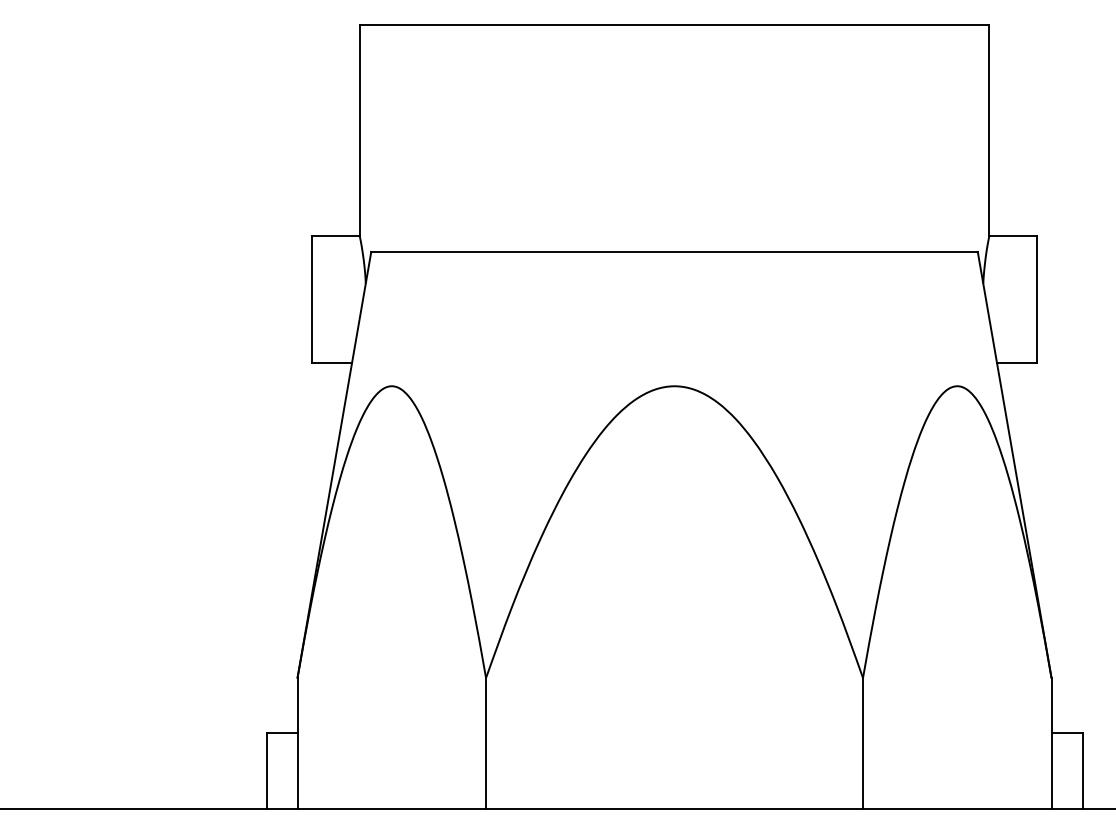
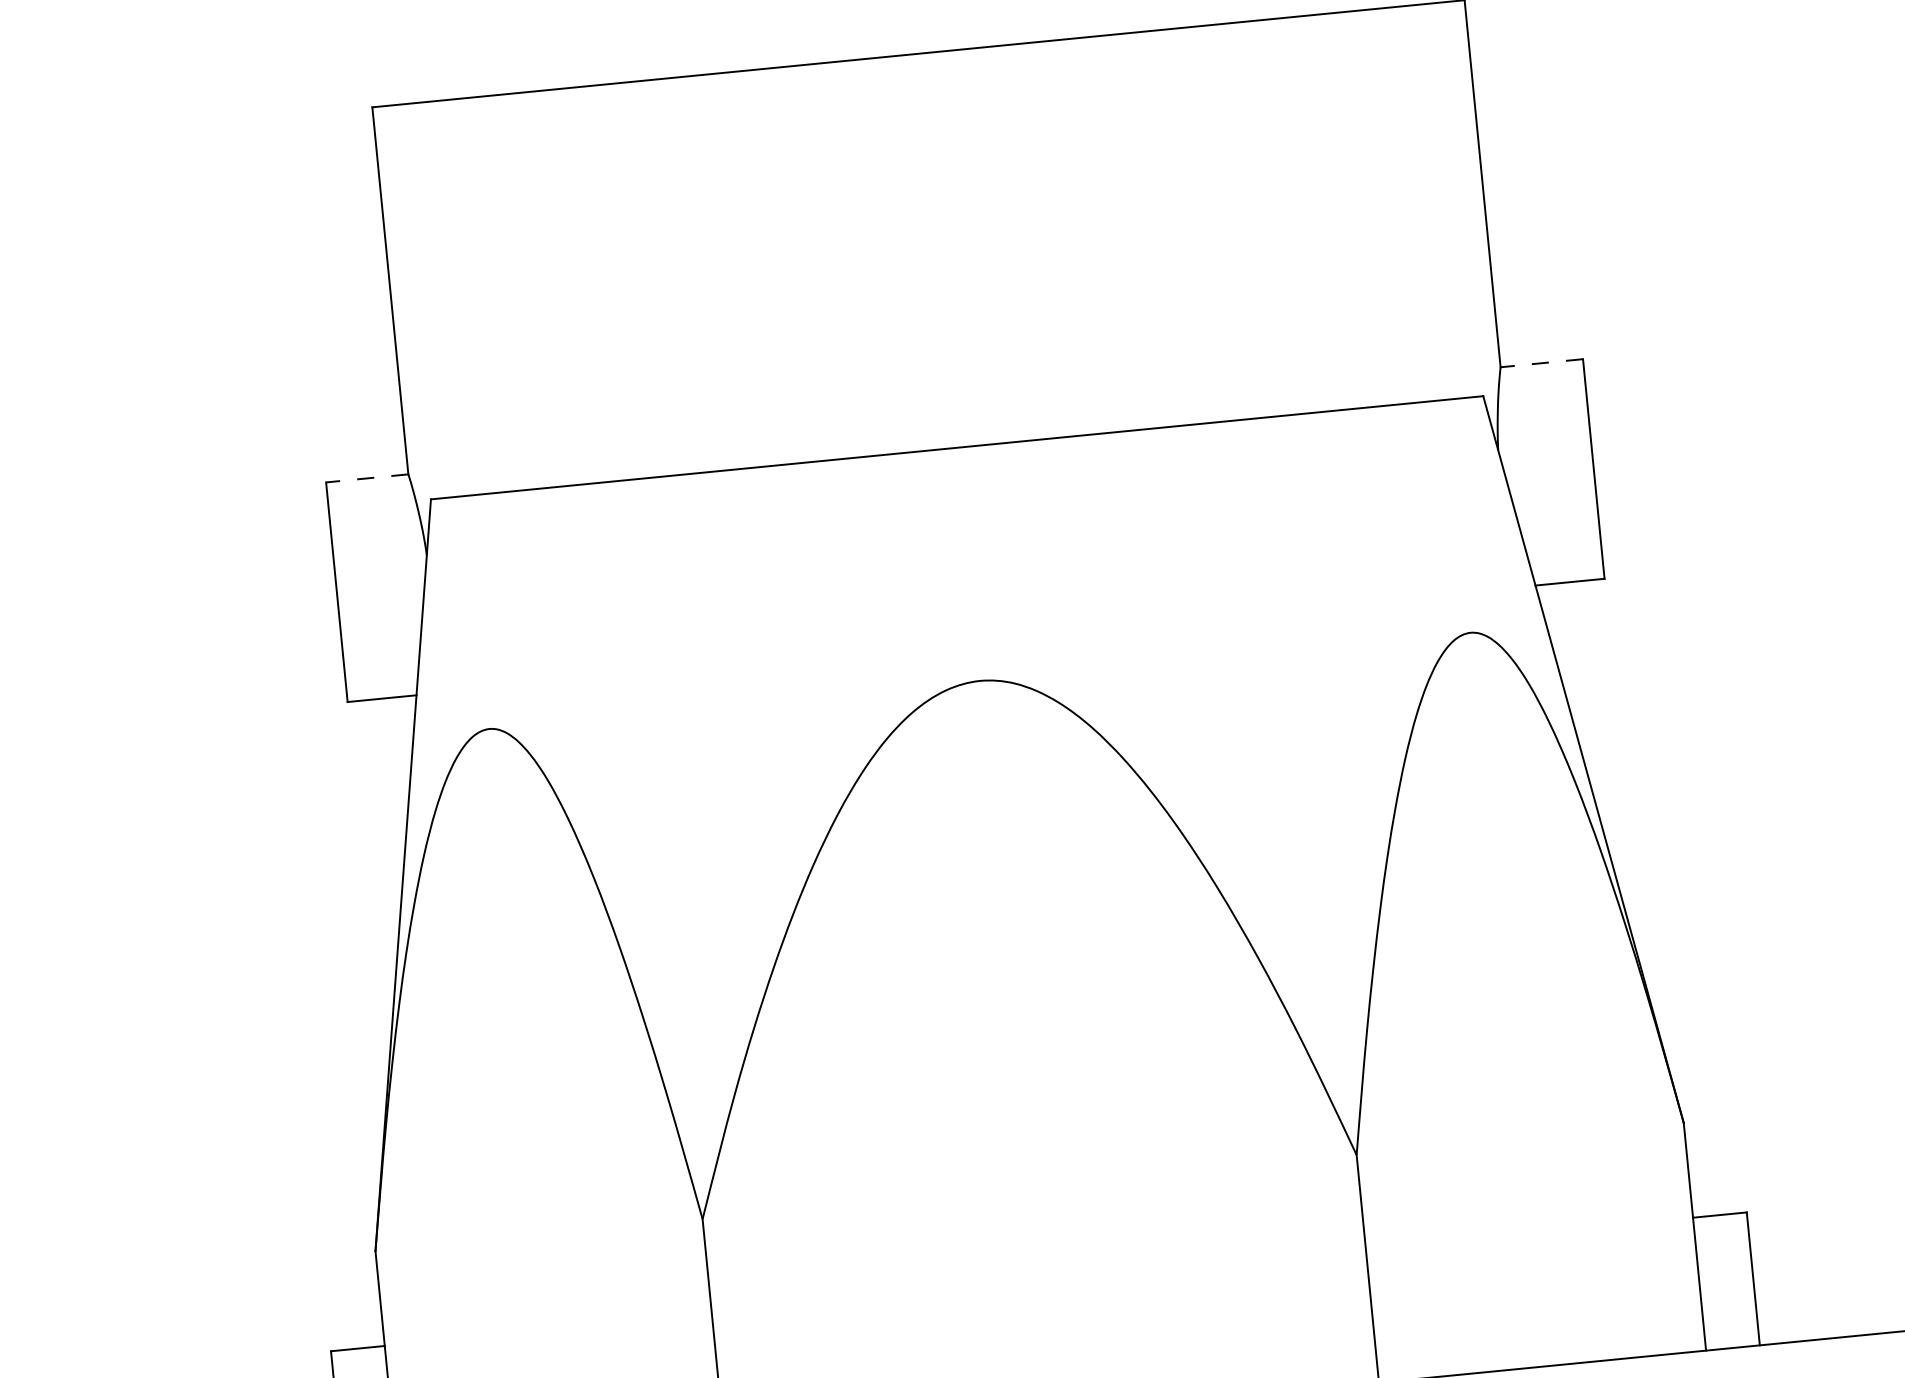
line: (336, 236) -> (367, 478), solid -> dashed
line: (1013, 236) -> (1542, 363), solid -> dashed

